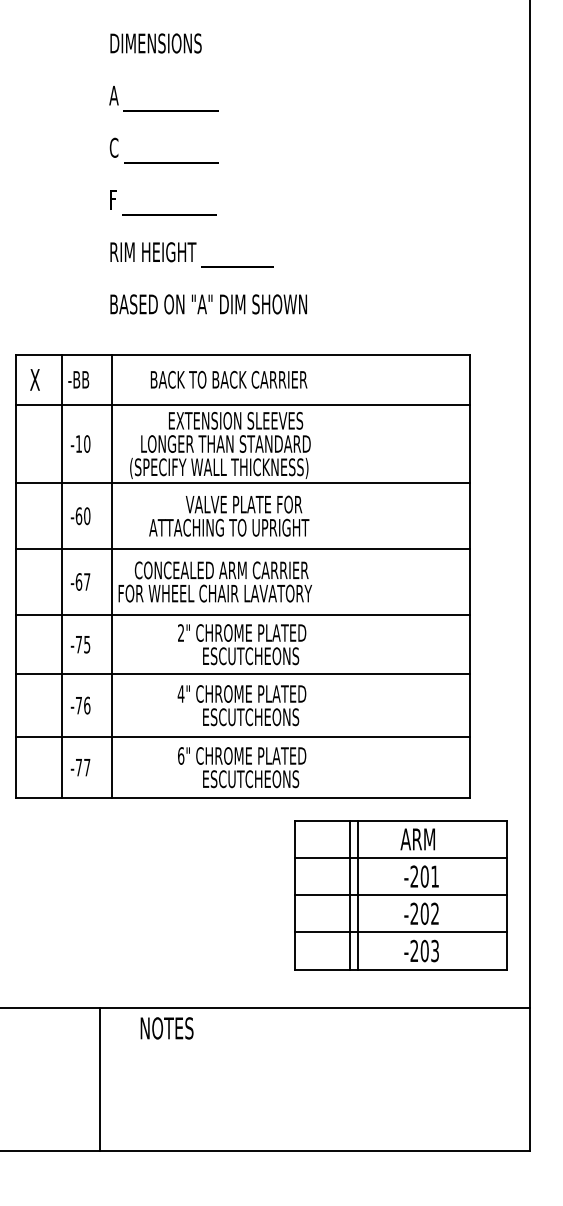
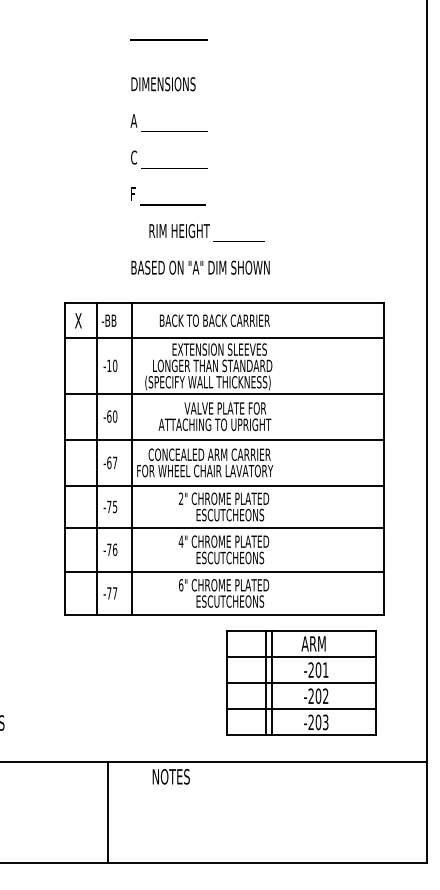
text: (191, 254) -> (206, 232), moved
part: (400, 894) -> (301, 682), moved
line: (99, 1079) -> (107, 812), moved

